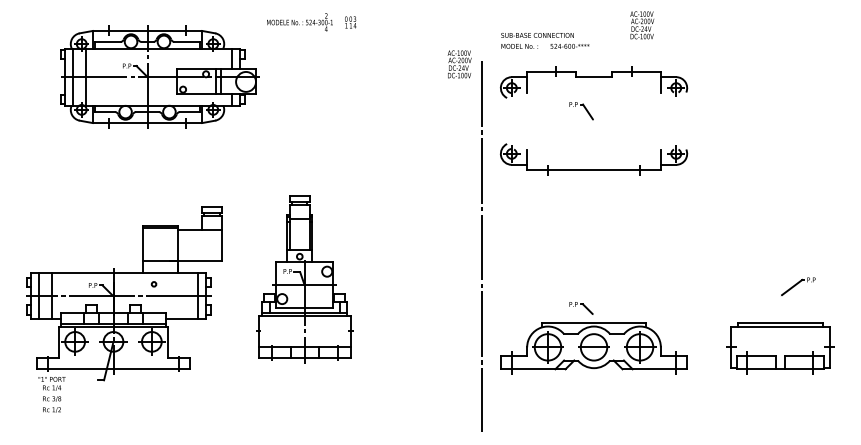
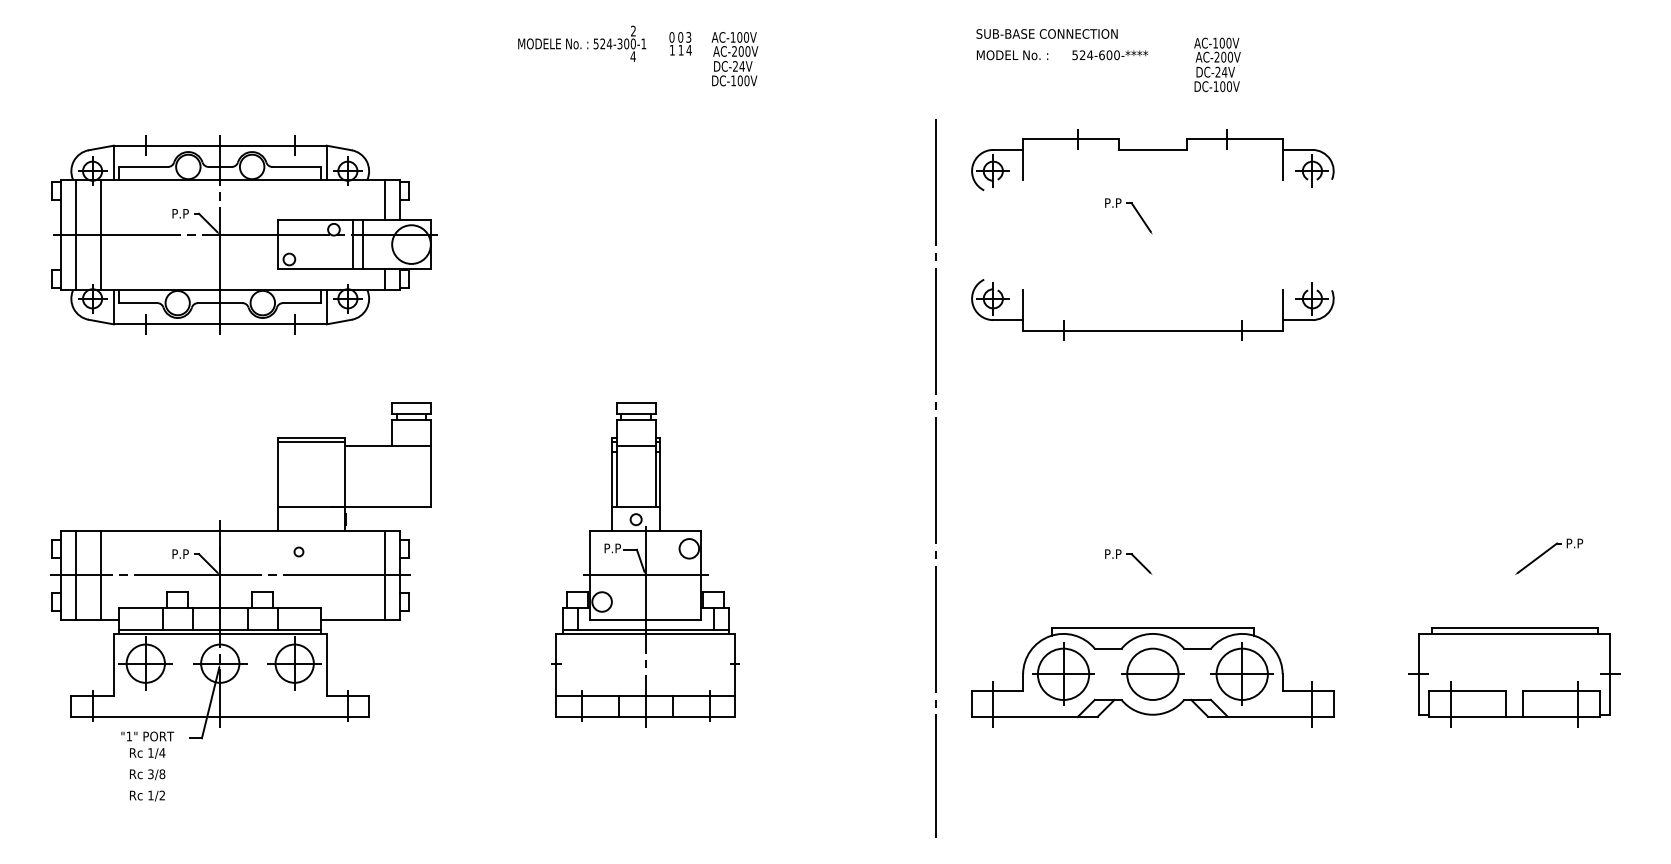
text: (642, 25) -> (1217, 65), moved
text: (545, 40) -> (1062, 43), moved
text: (459, 64) -> (734, 59), moved
part: (159, 76) -> (243, 234), moved
part: (304, 279) -> (645, 563), moved
part: (581, 308) -> (1128, 562), moved
text: (51, 394) -> (146, 765), moved

